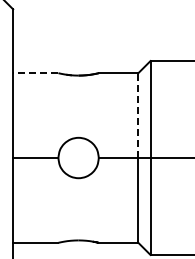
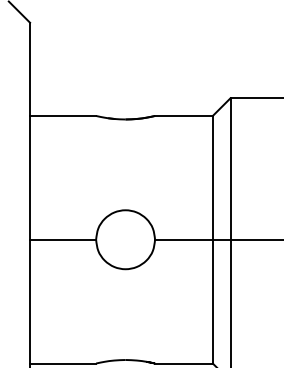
line: (35, 73) -> (62, 116), dashed -> solid
line: (138, 115) -> (213, 177), dashed -> solid

